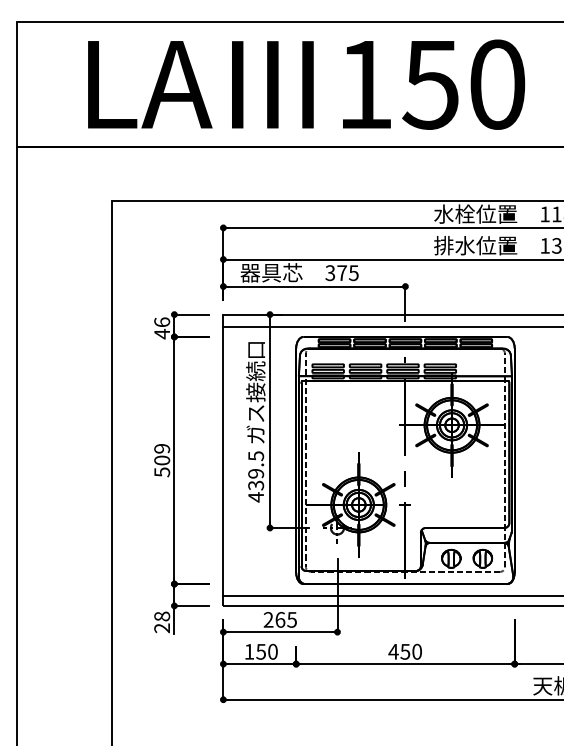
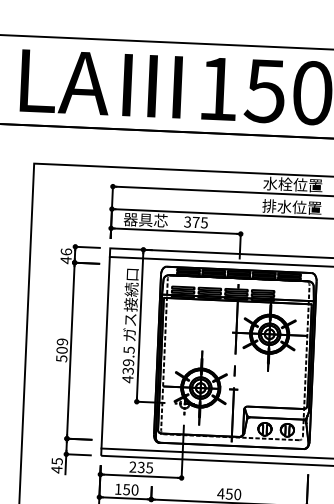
text: (280, 619) -> (141, 467), 265 -> 235
text: (162, 622) -> (57, 465), 28 -> 45

